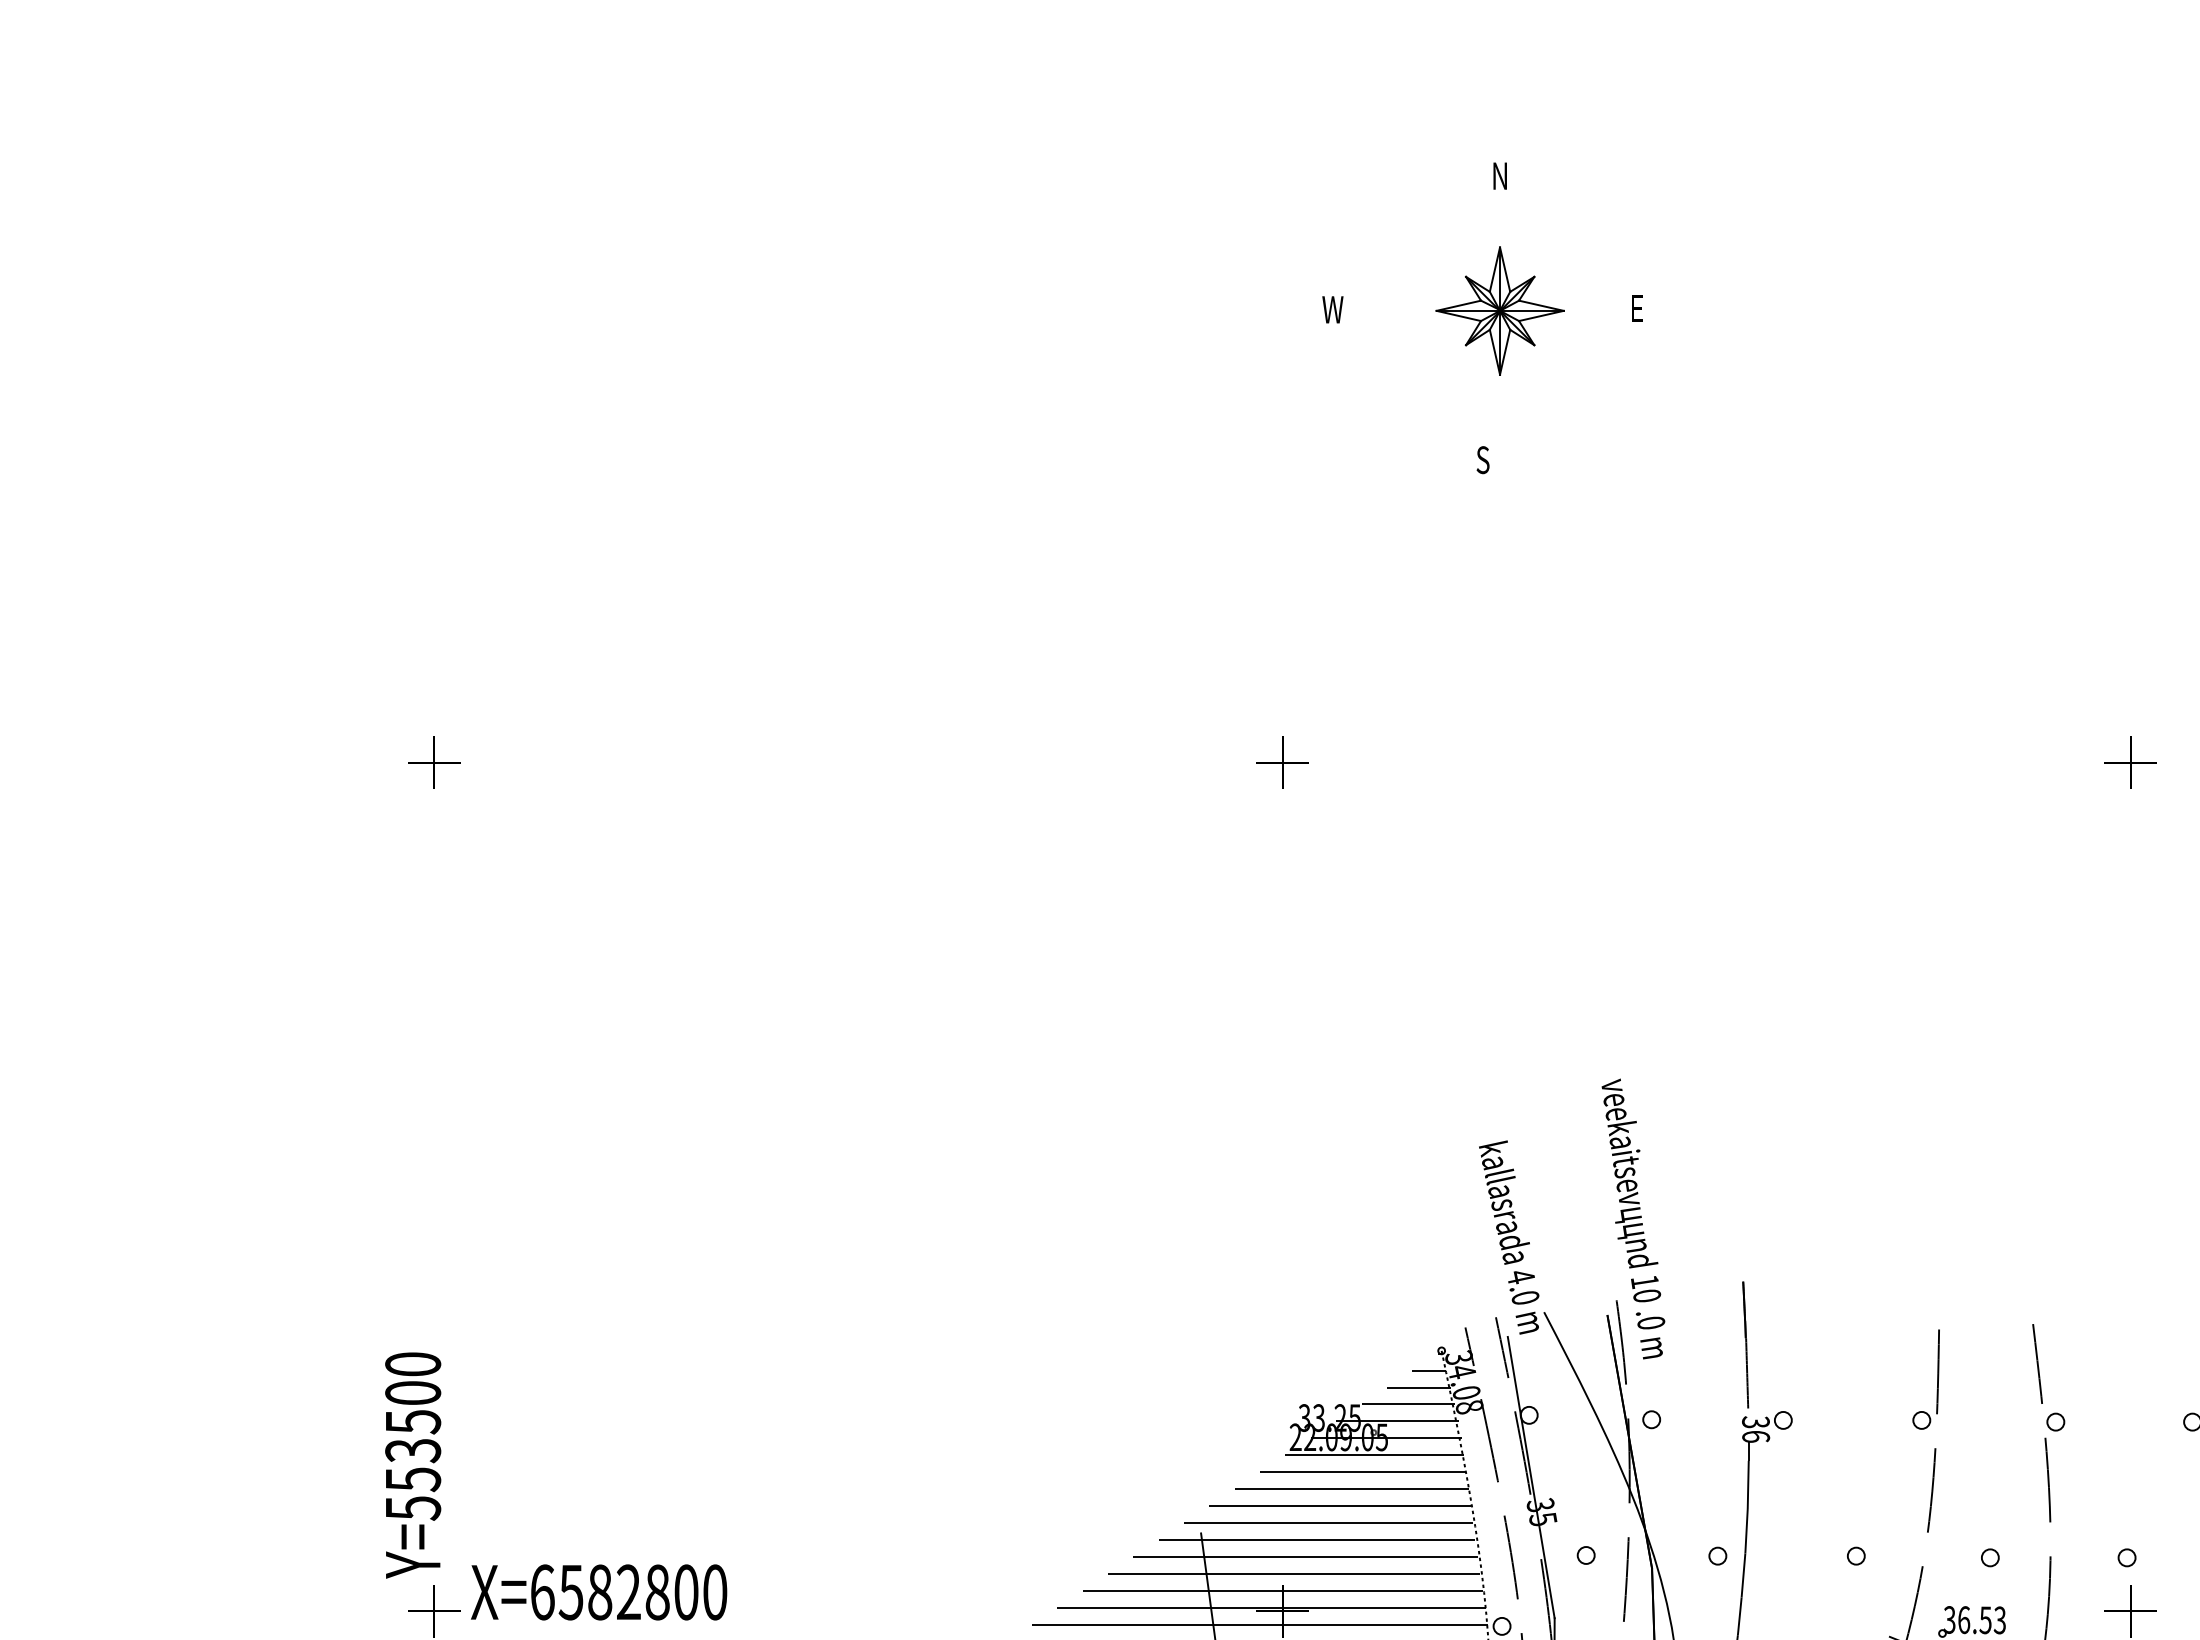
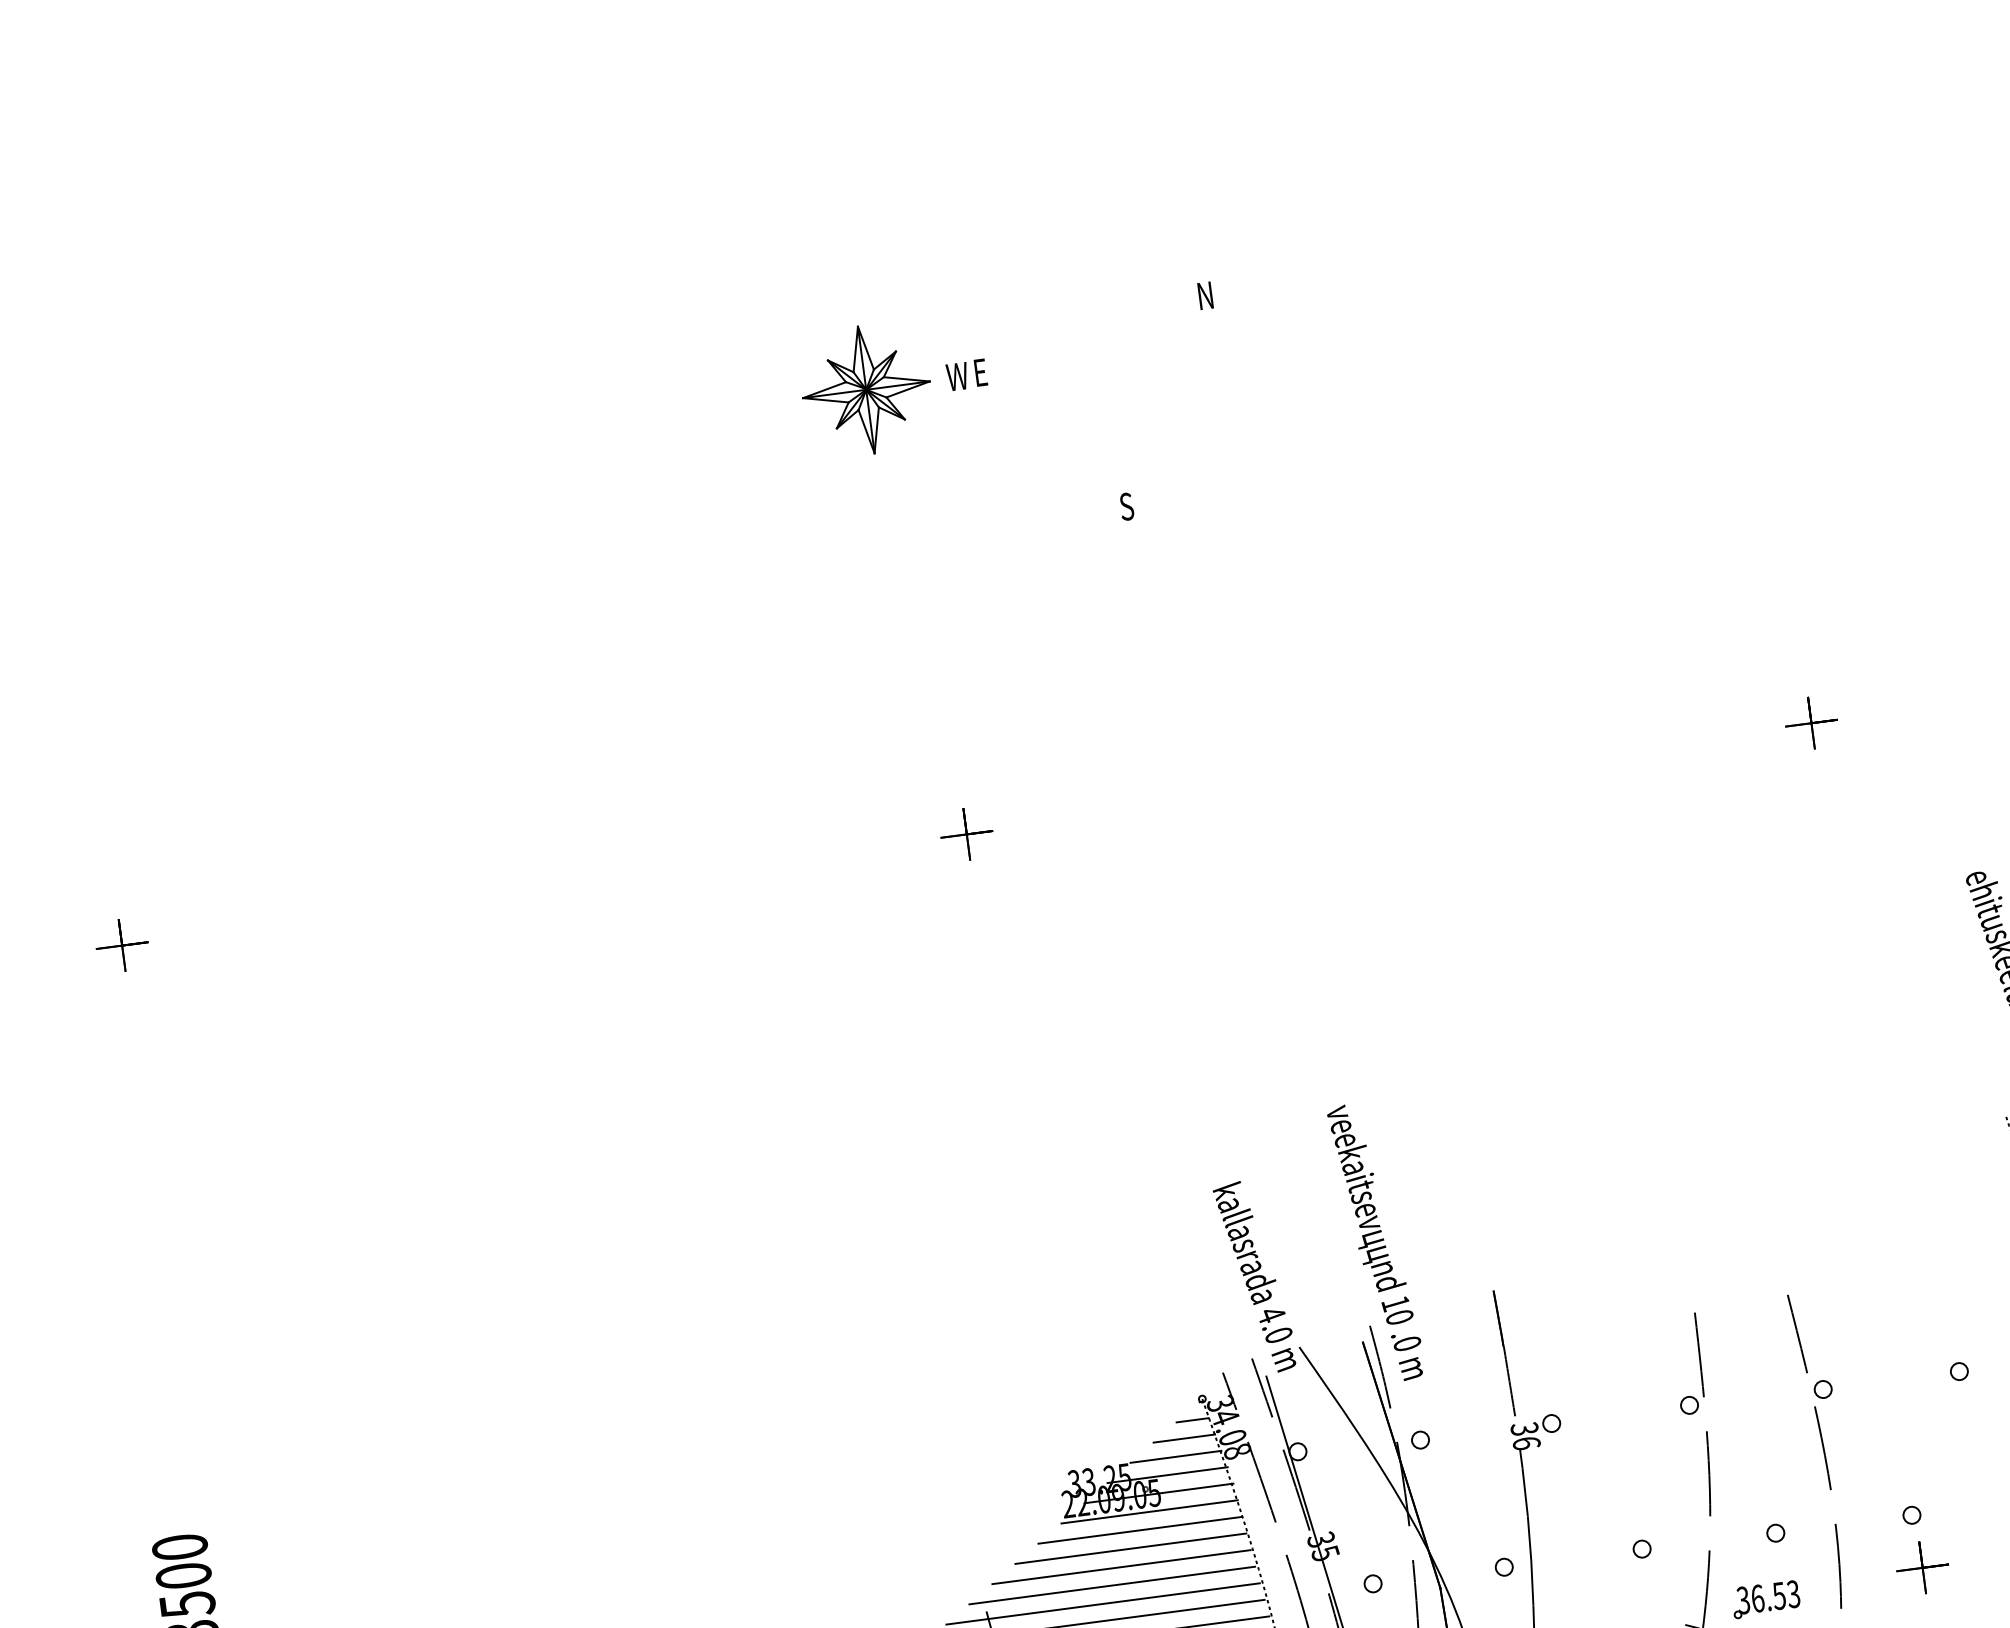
text: (1499, 175) -> (1204, 295), moved
text: (1637, 308) -> (980, 372), moved
part: (1499, 310) -> (865, 389), moved

